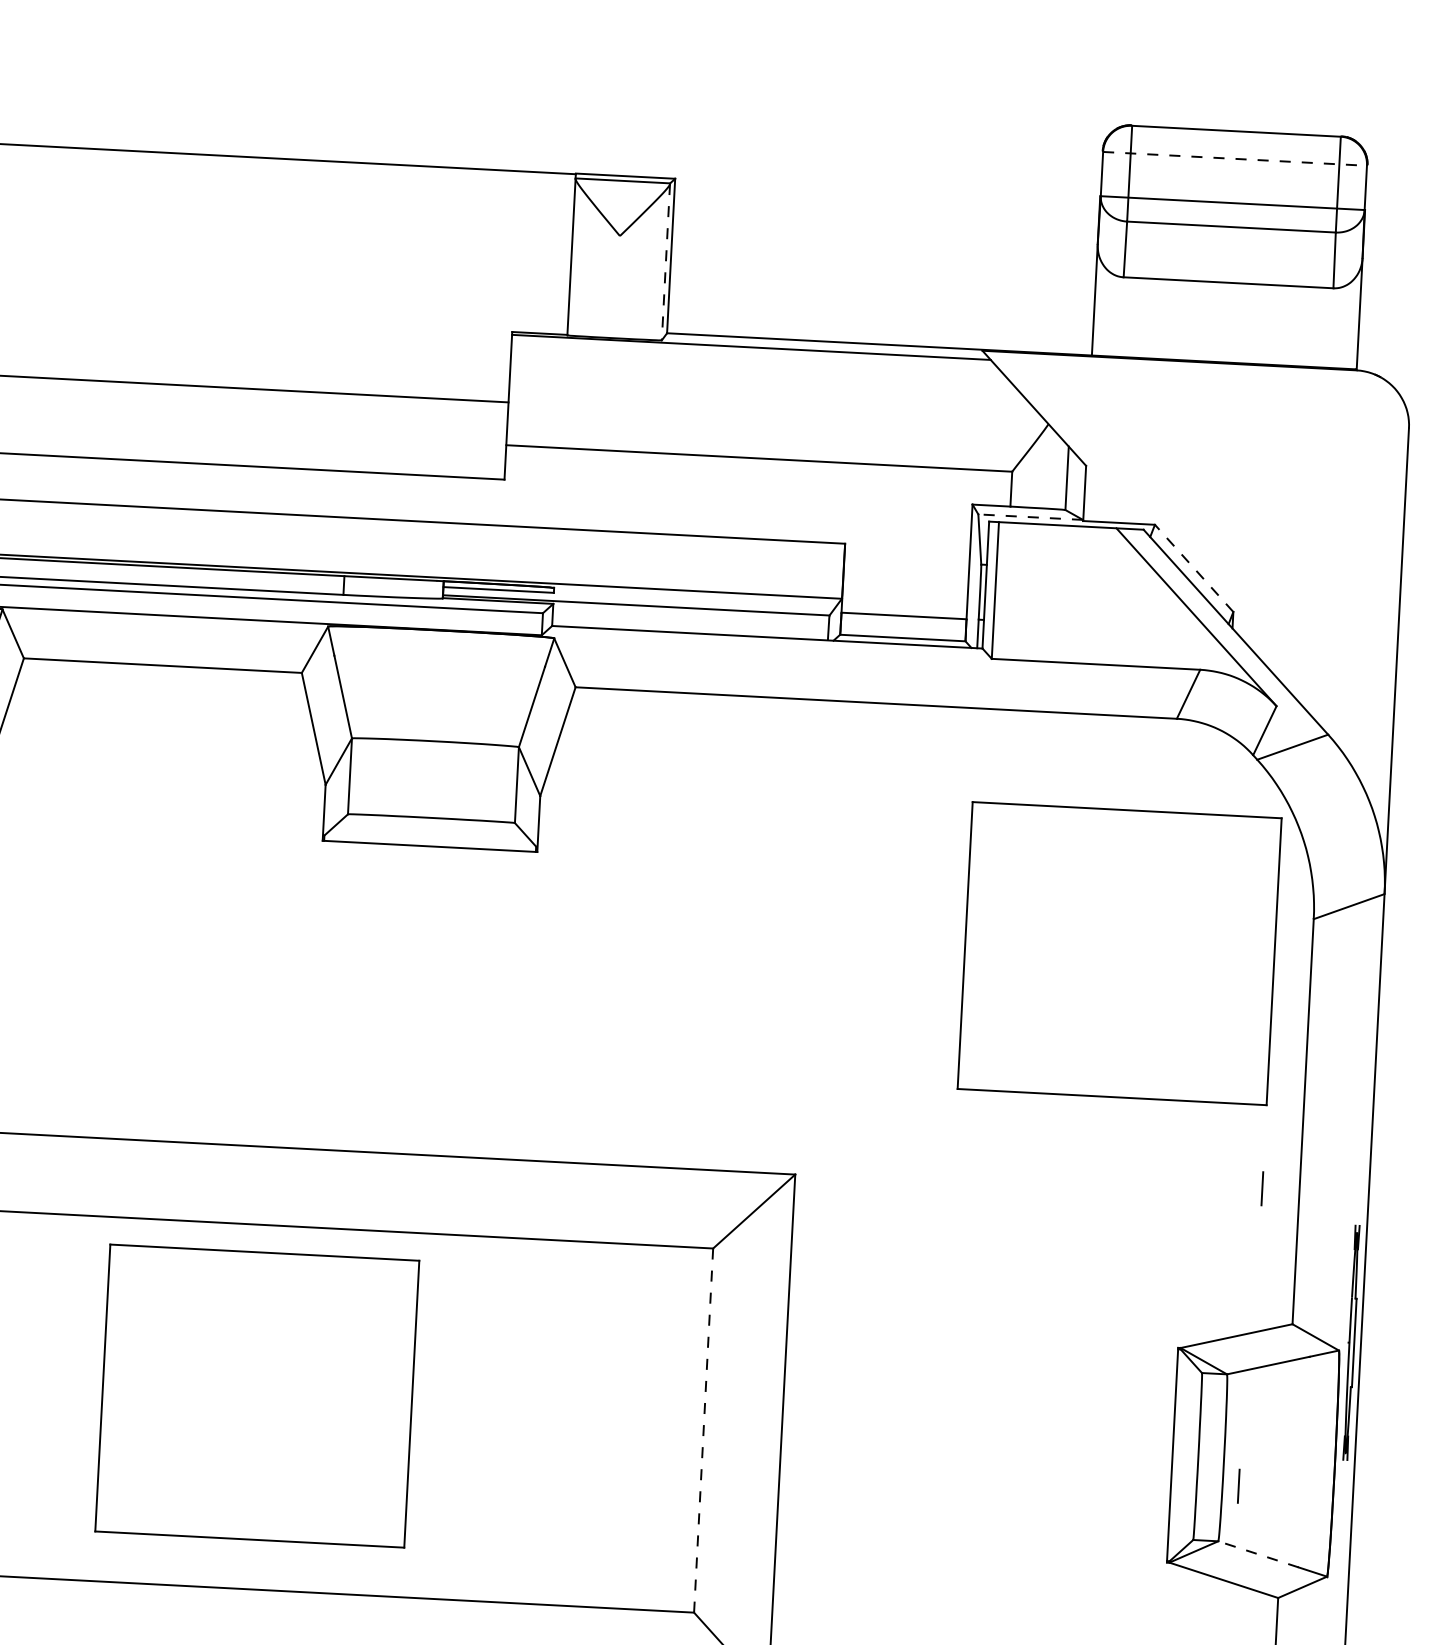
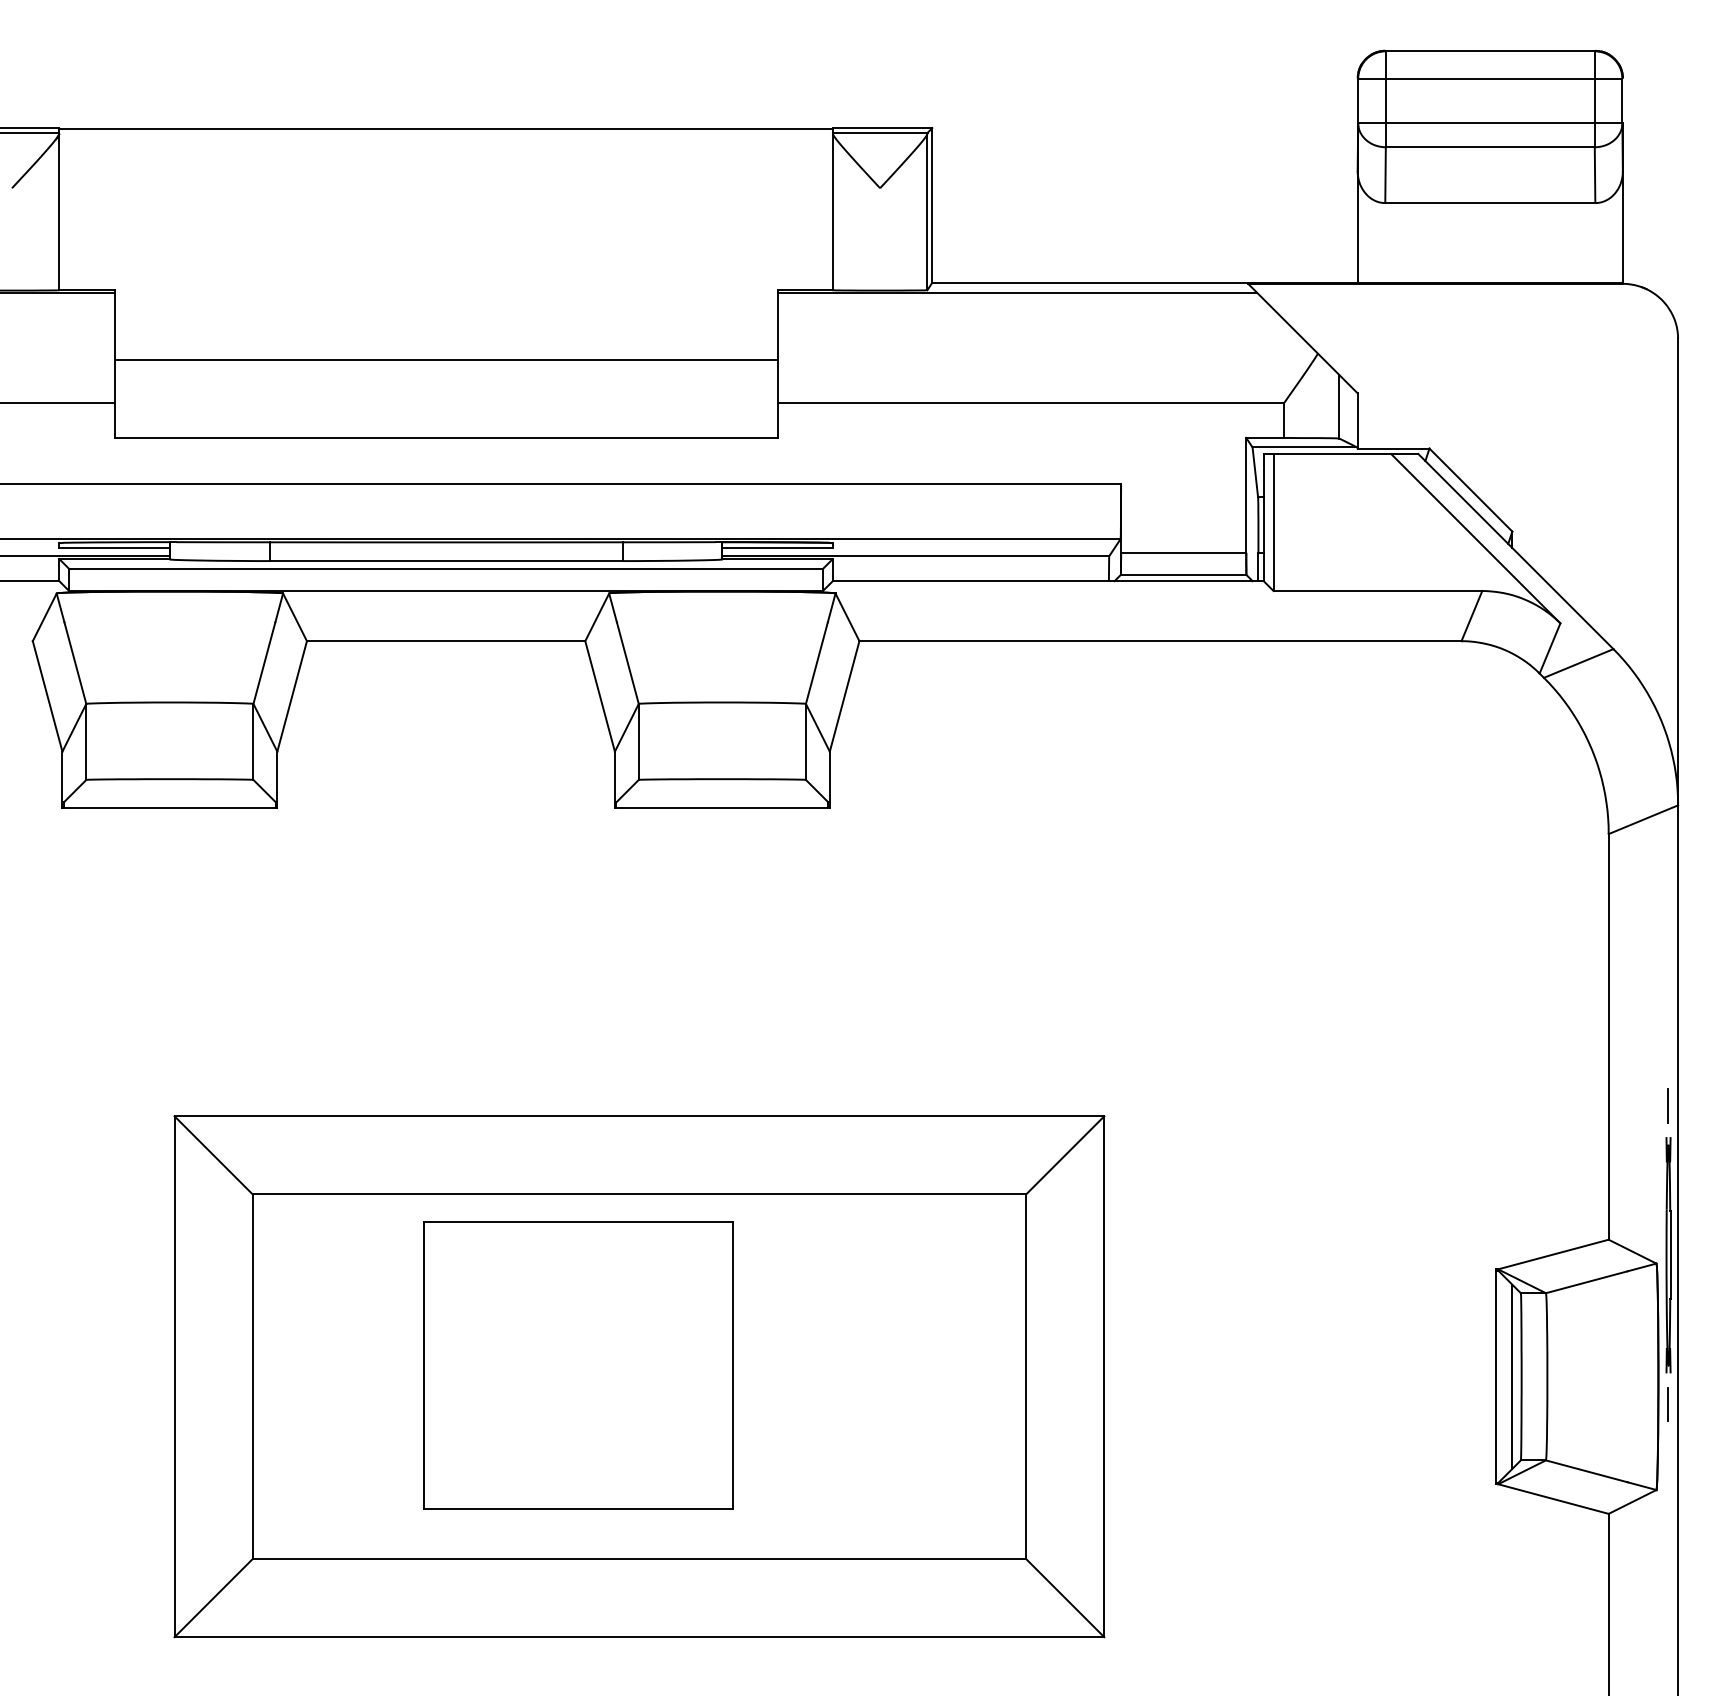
line: (1235, 158) -> (1490, 78), dashed -> solid
line: (666, 262) -> (927, 212), dashed -> solid
line: (1030, 517) -> (1304, 447), dashed -> solid
line: (1193, 568) -> (1470, 490), dashed -> solid
part: (1119, 953) -> (1416, 878), removed
line: (1261, 1188) -> (1667, 1105), moved
line: (703, 1431) -> (1026, 1377), dashed -> solid
line: (1189, 1455) -> (1512, 1376), added
line: (1237, 1486) -> (1667, 1404), moved
line: (1258, 1554) -> (1586, 1471), dashed -> solid

